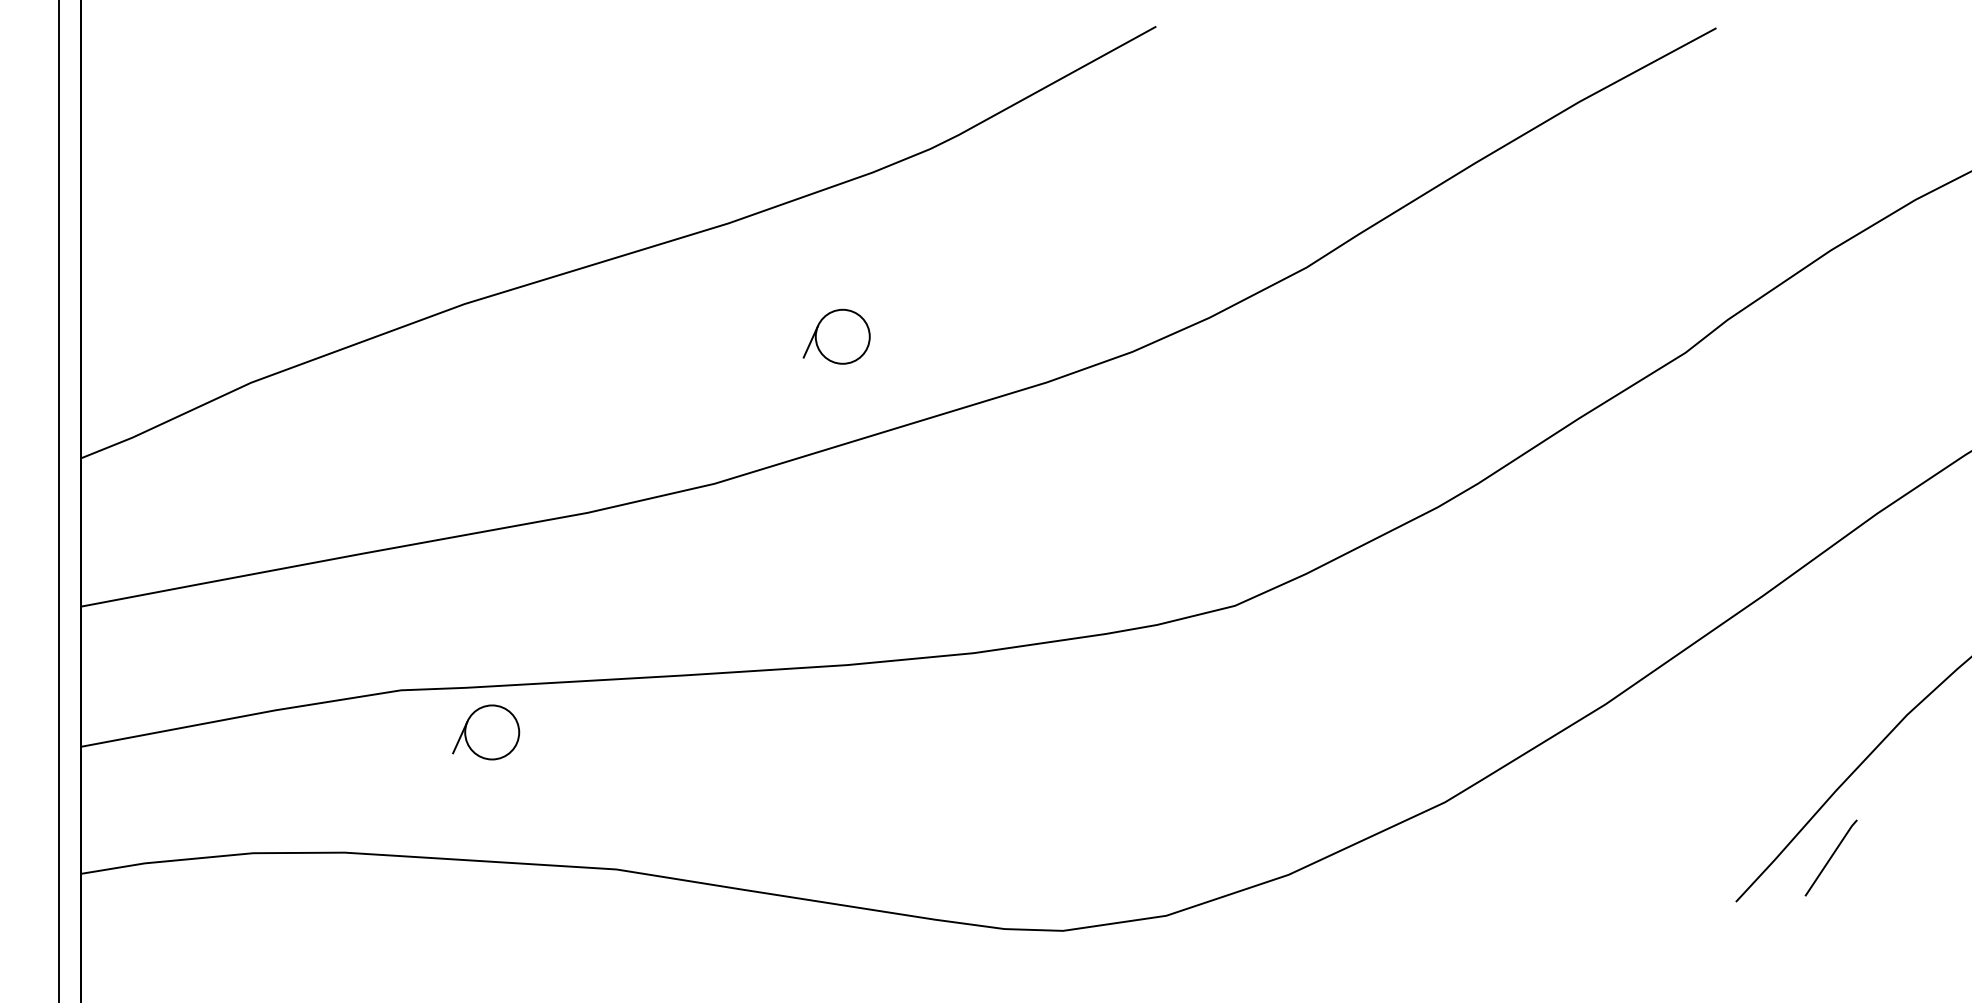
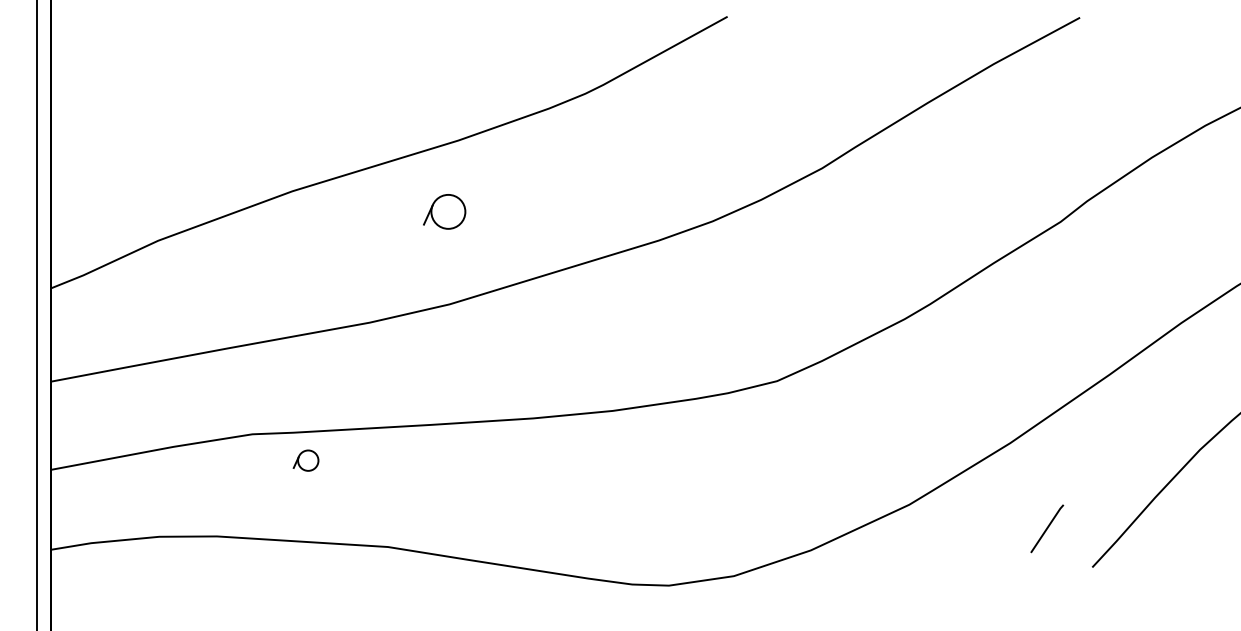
part: (836, 336) -> (444, 211), moved
part: (485, 731) -> (305, 460), size x0.6
line: (1831, 857) -> (1047, 528), moved

